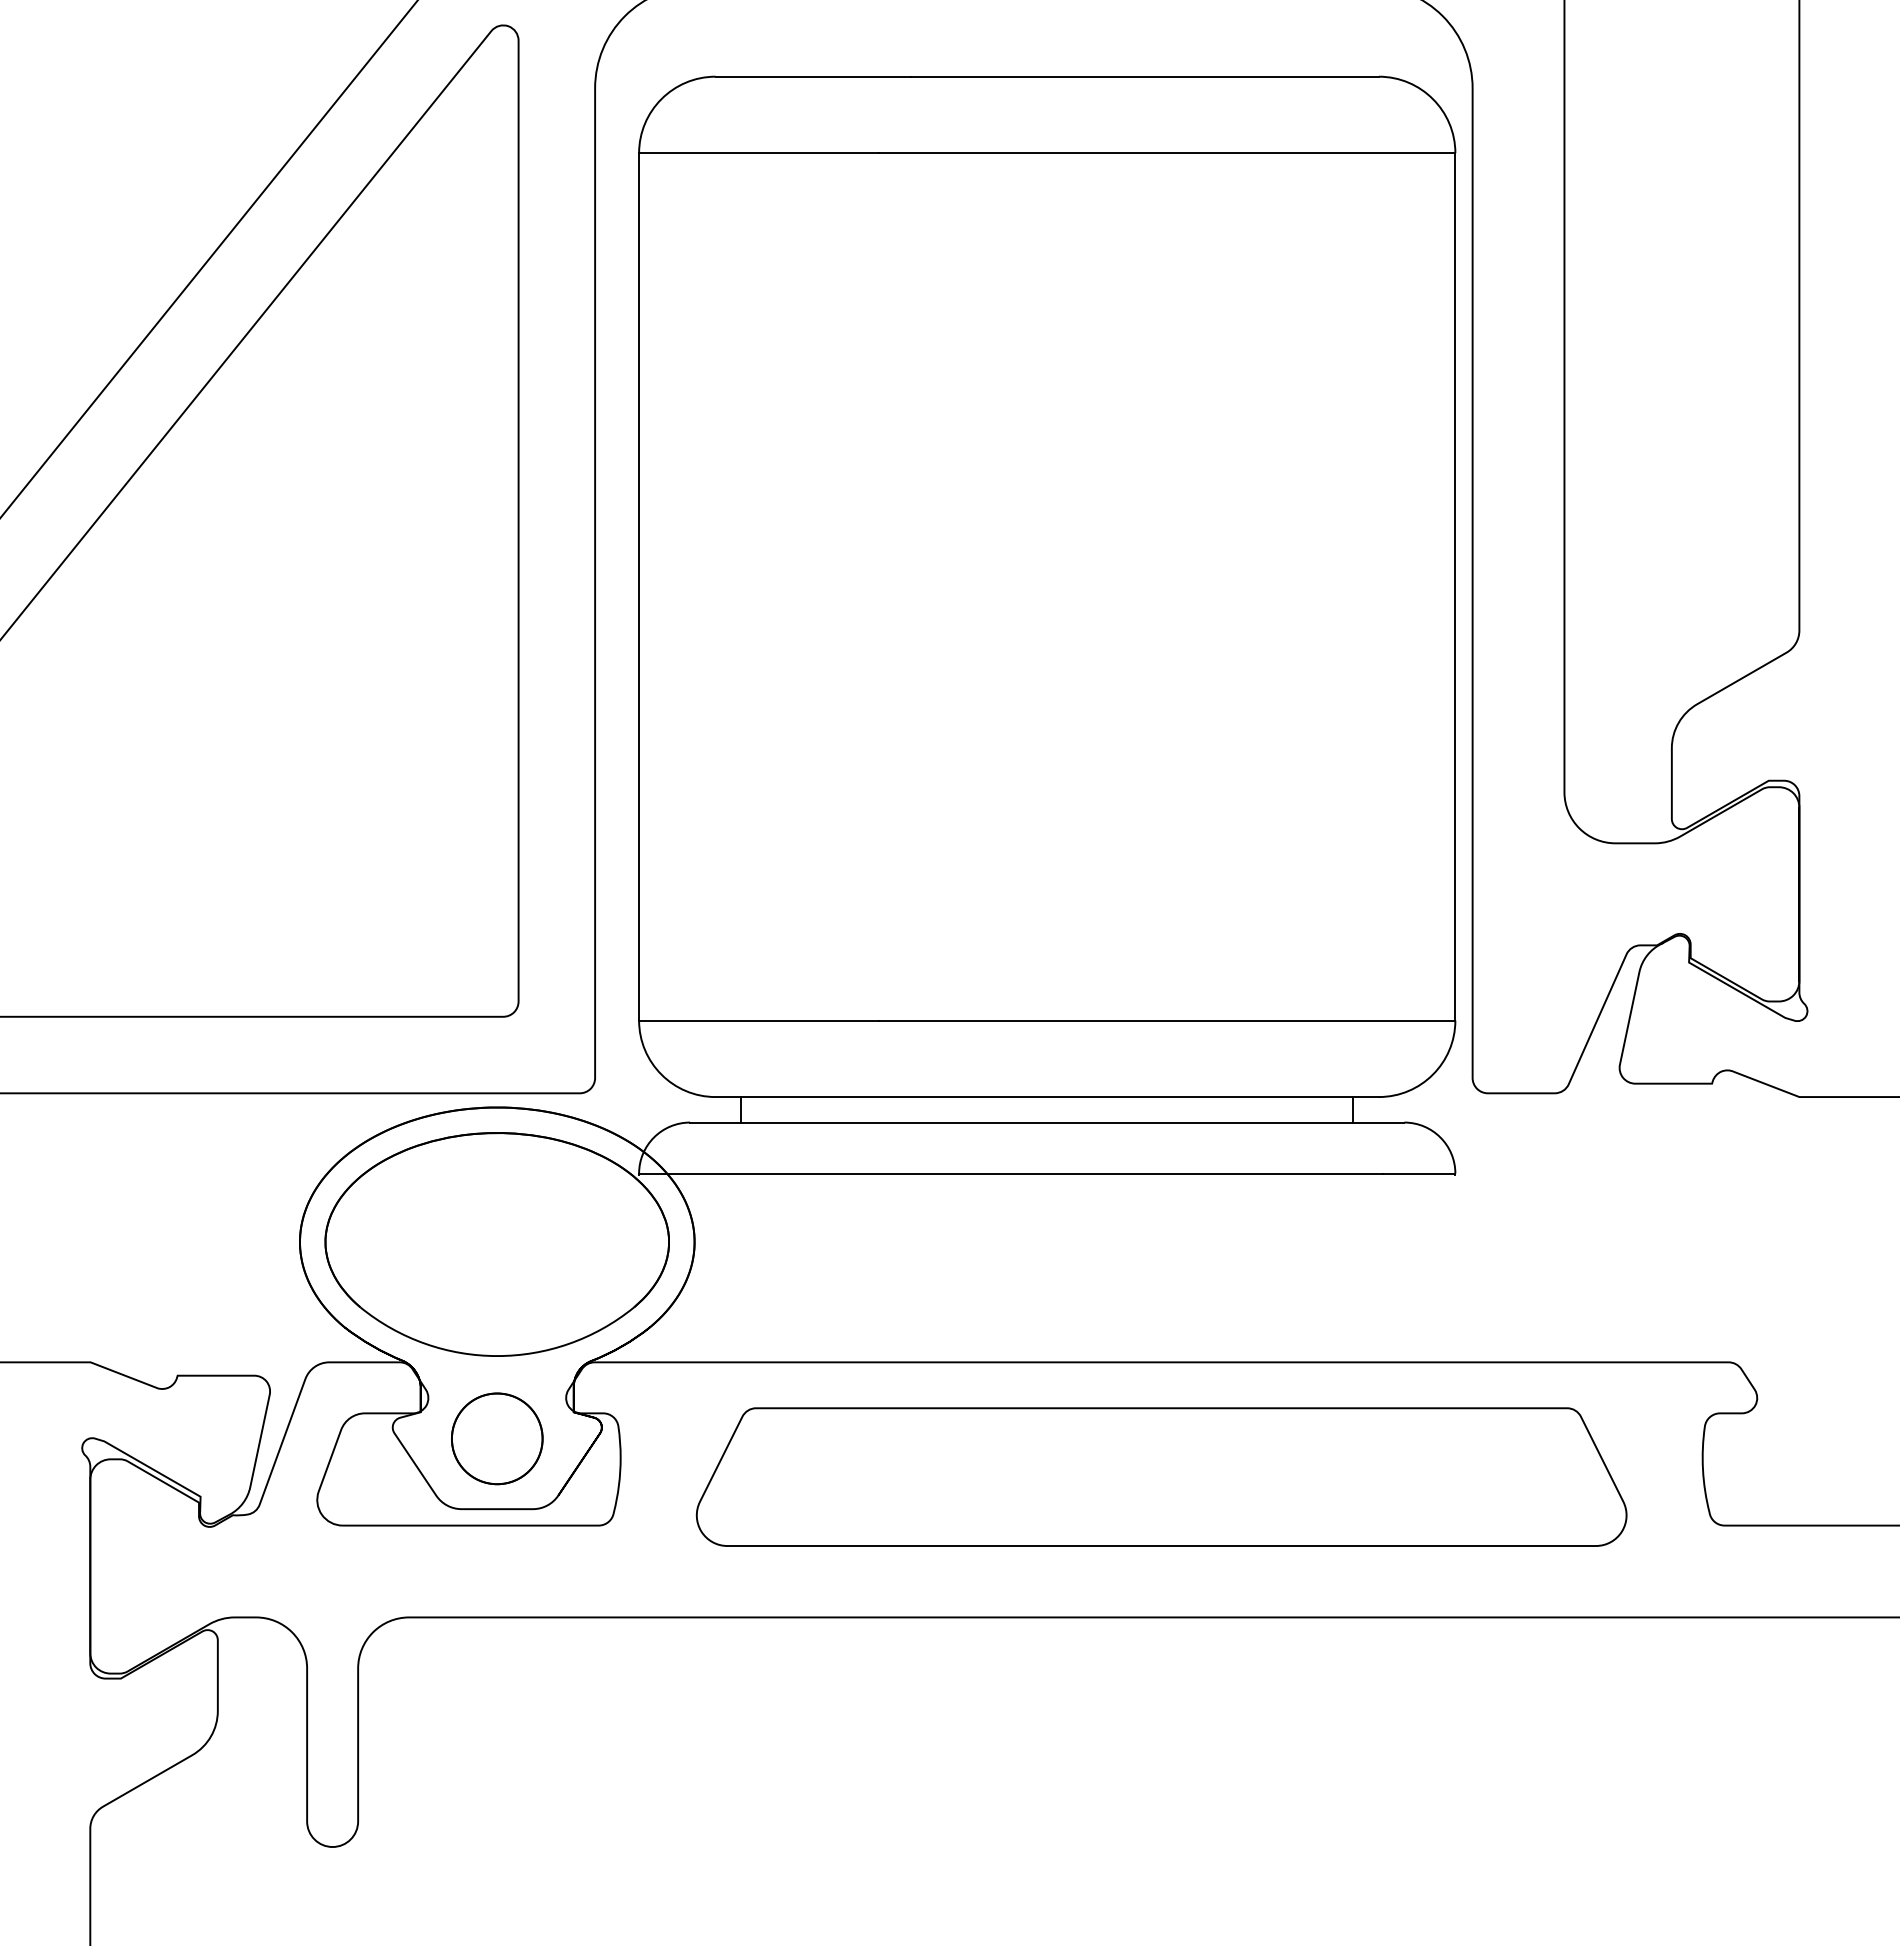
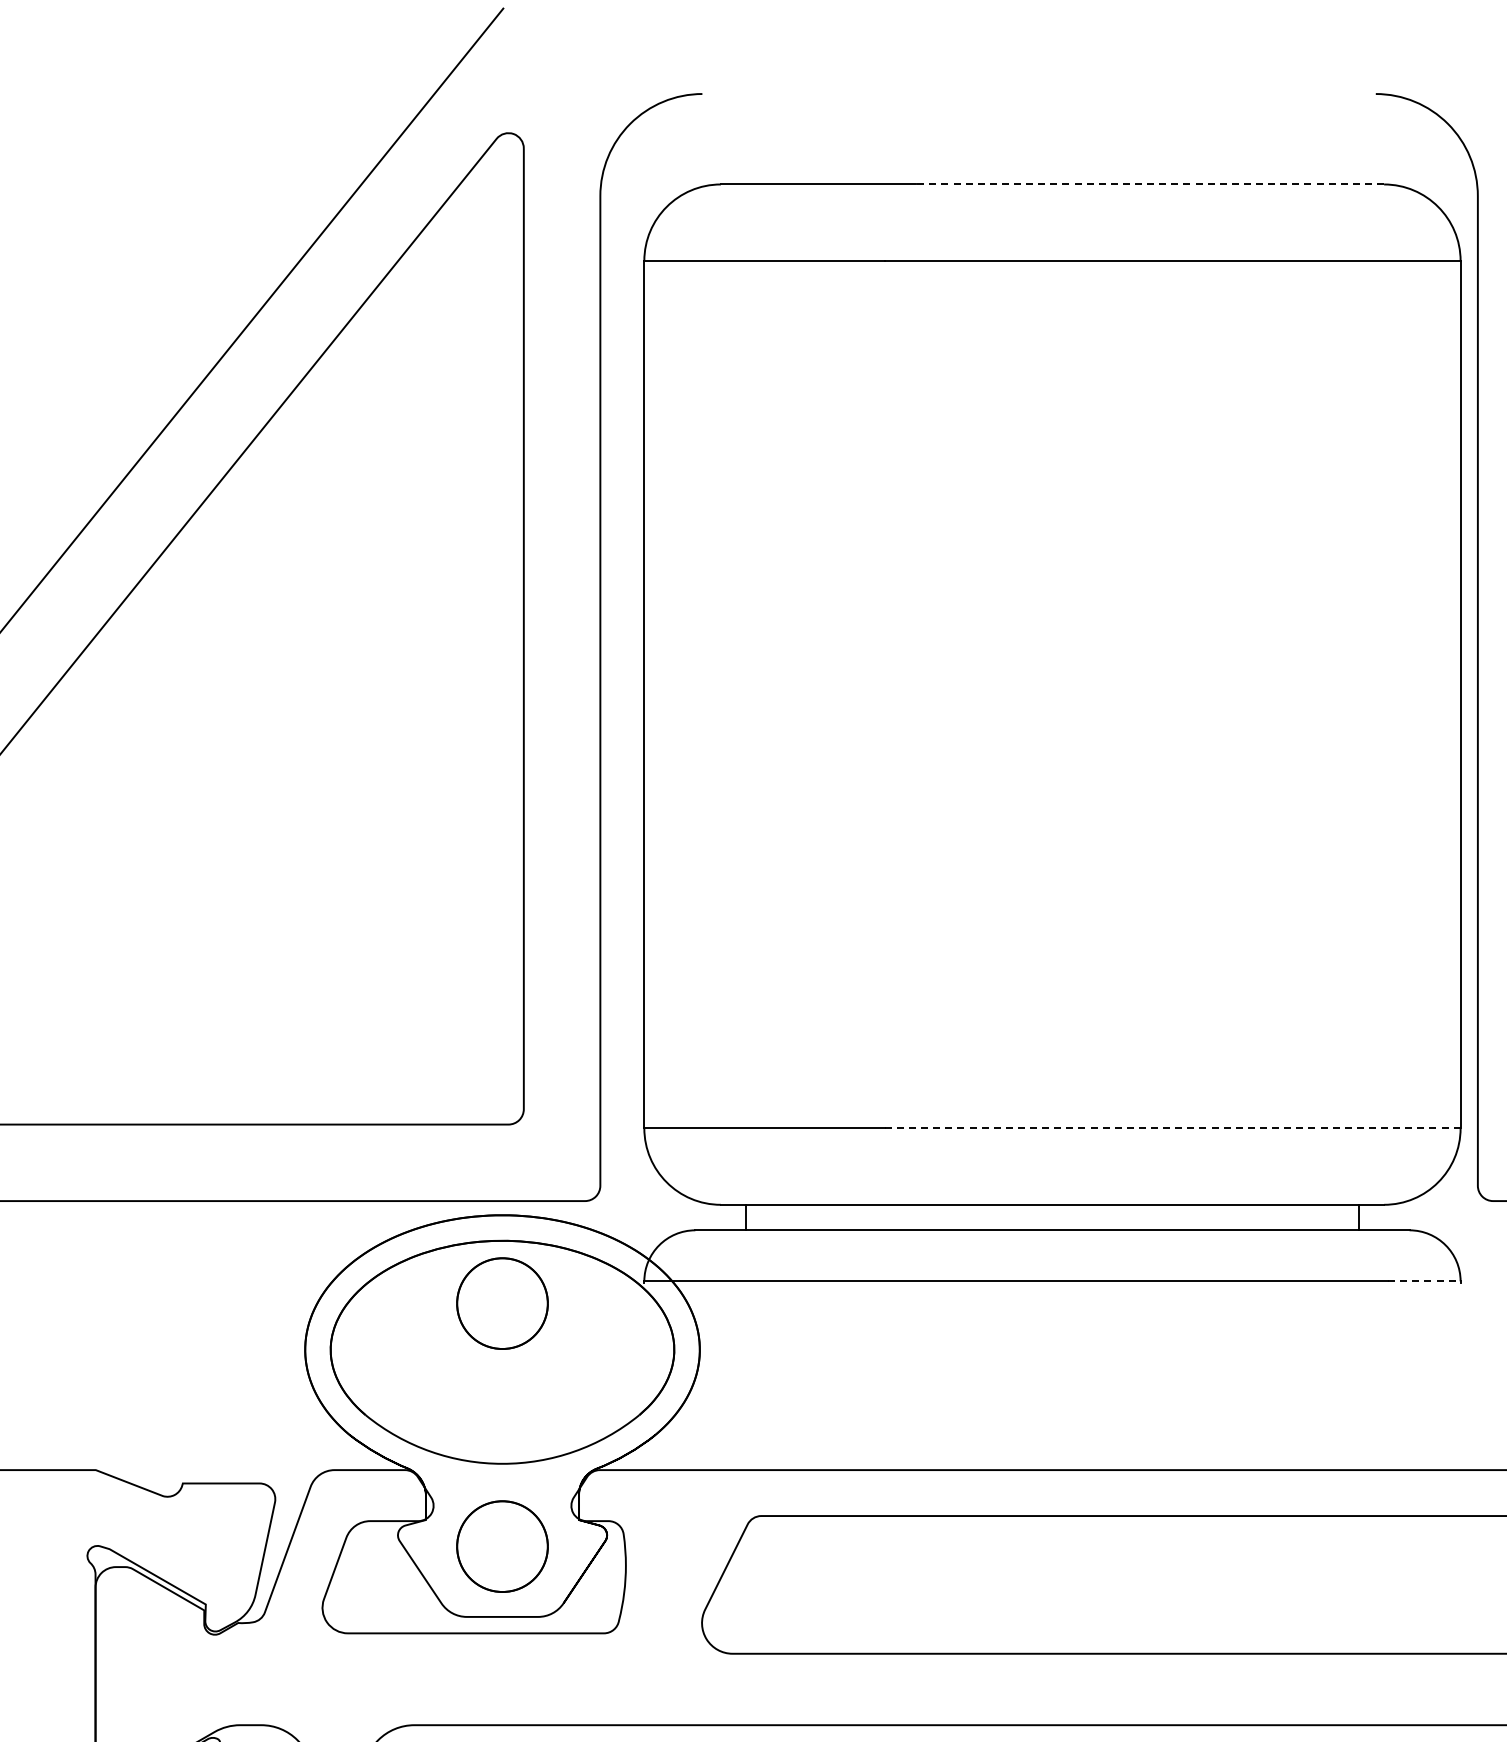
line: (1144, 76) -> (1149, 184), solid -> dashed
line: (1167, 1020) -> (1172, 1128), solid -> dashed
line: (1419, 1173) -> (1424, 1281), solid -> dashed
part: (497, 1195) -> (502, 1303), added

